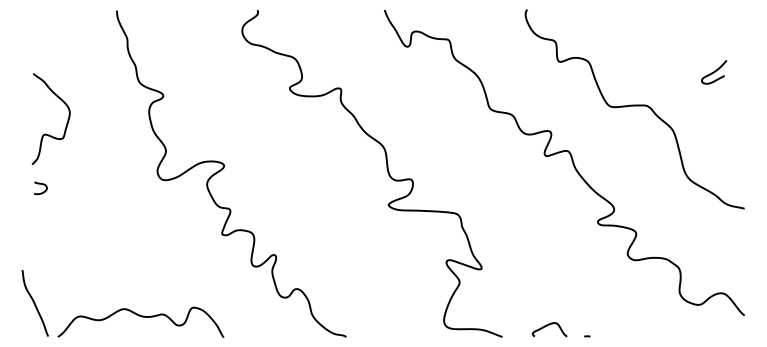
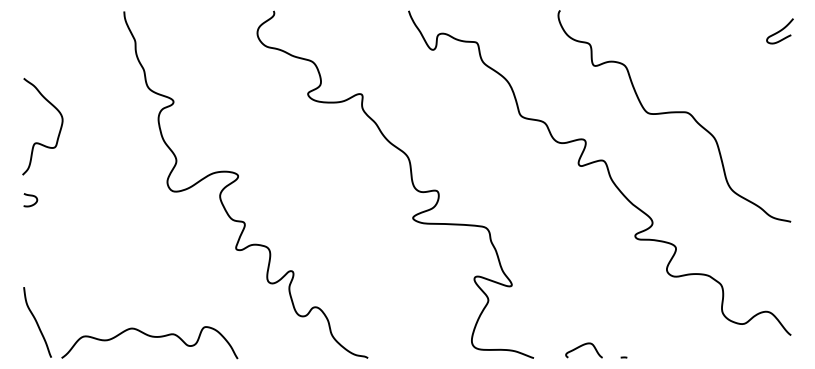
curve: (714, 72) -> (780, 31), moved
curve: (46, 133) -> (37, 142), moved
curve: (40, 184) -> (30, 196), moved

